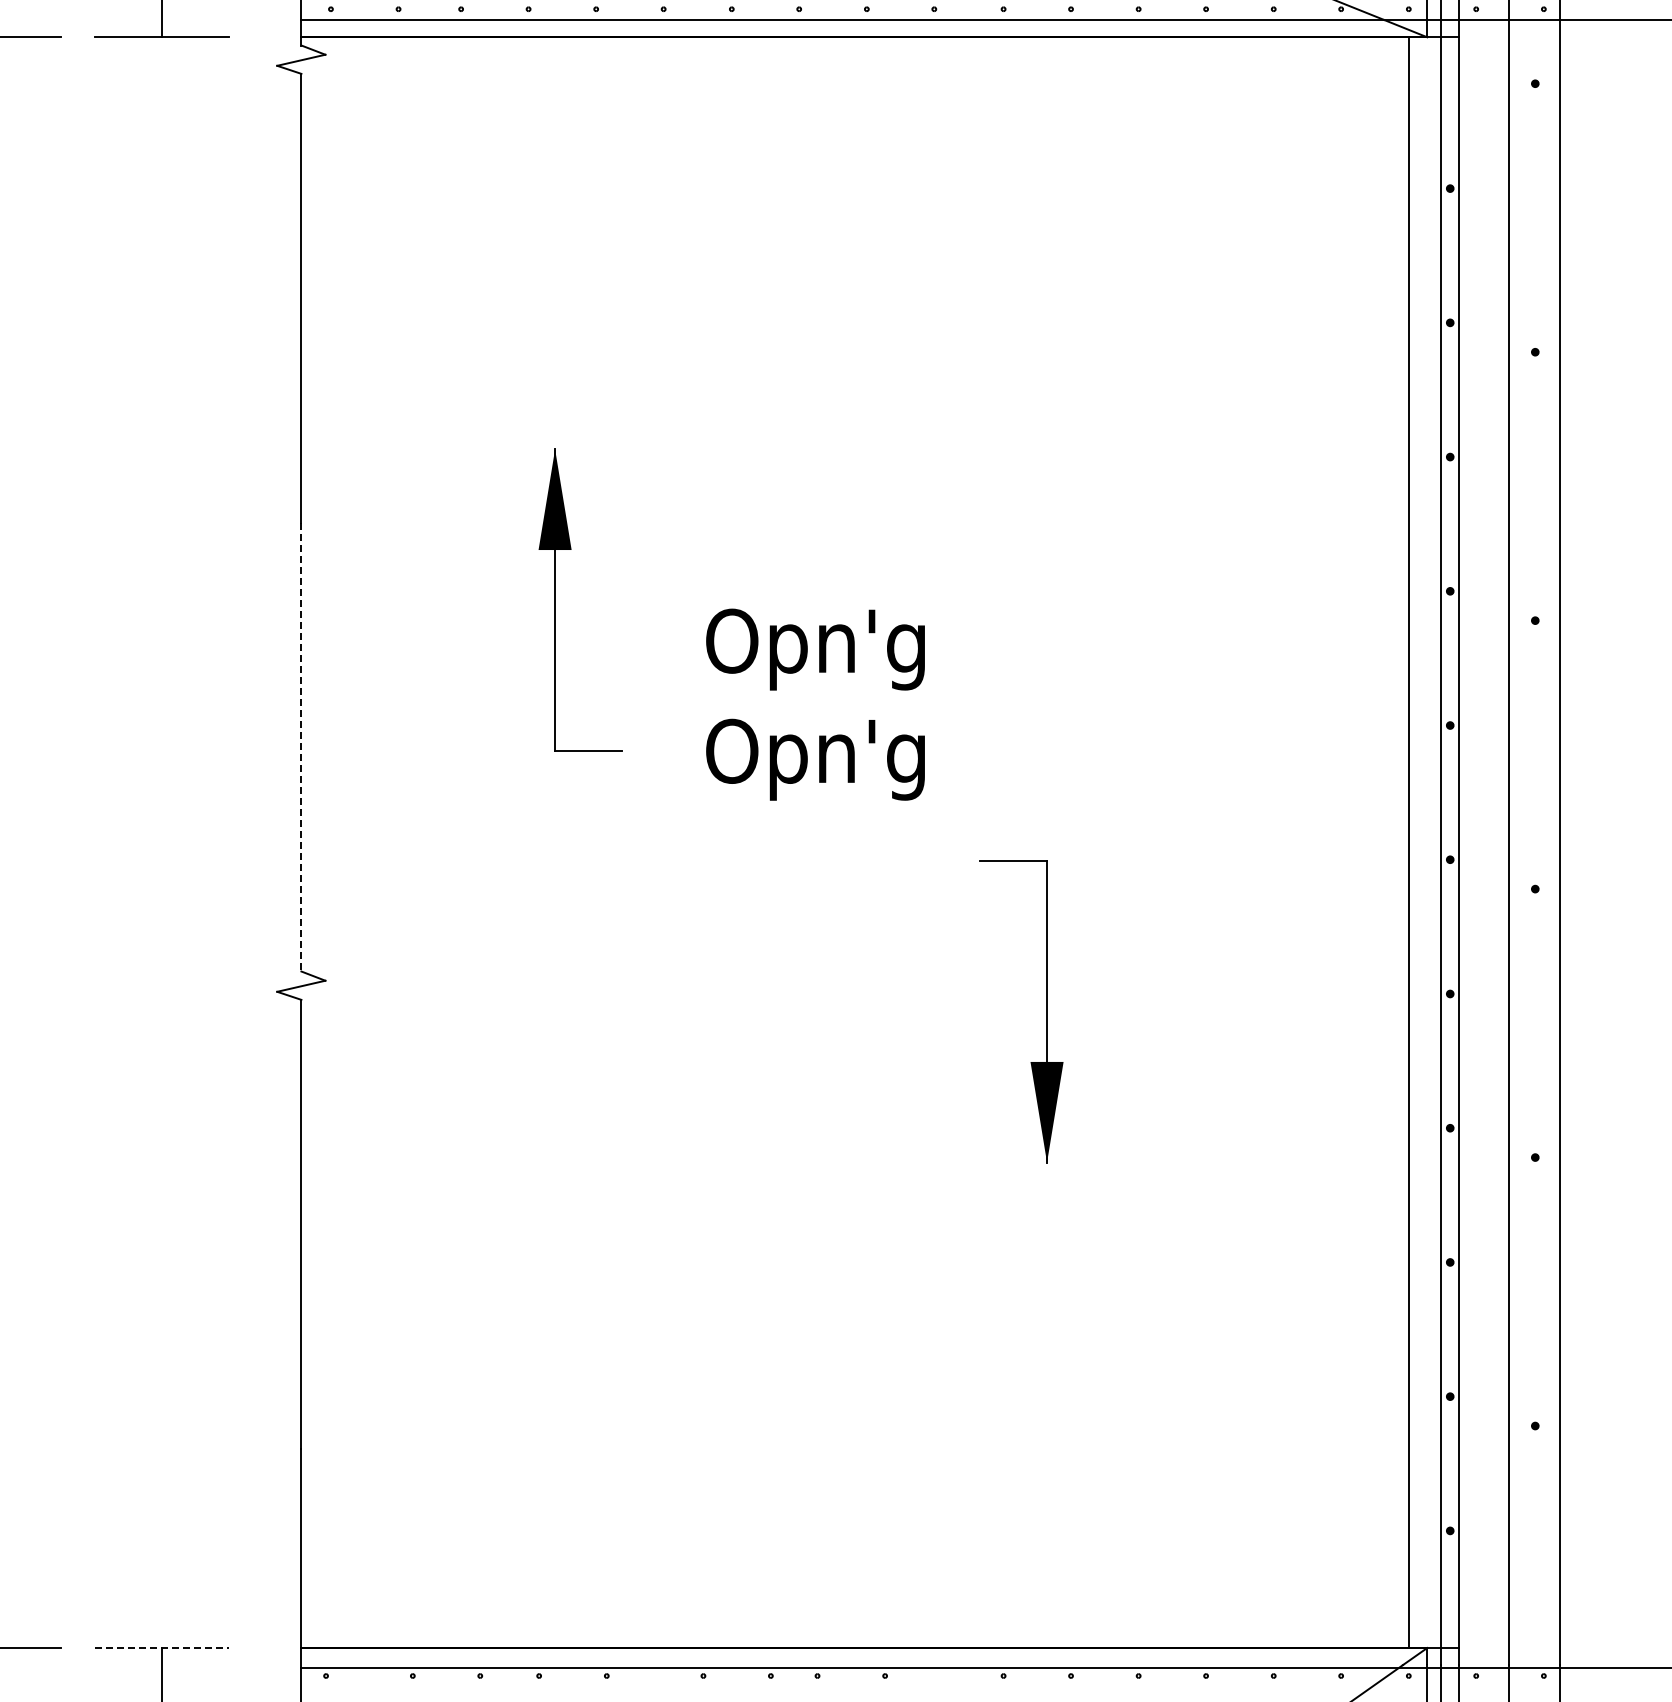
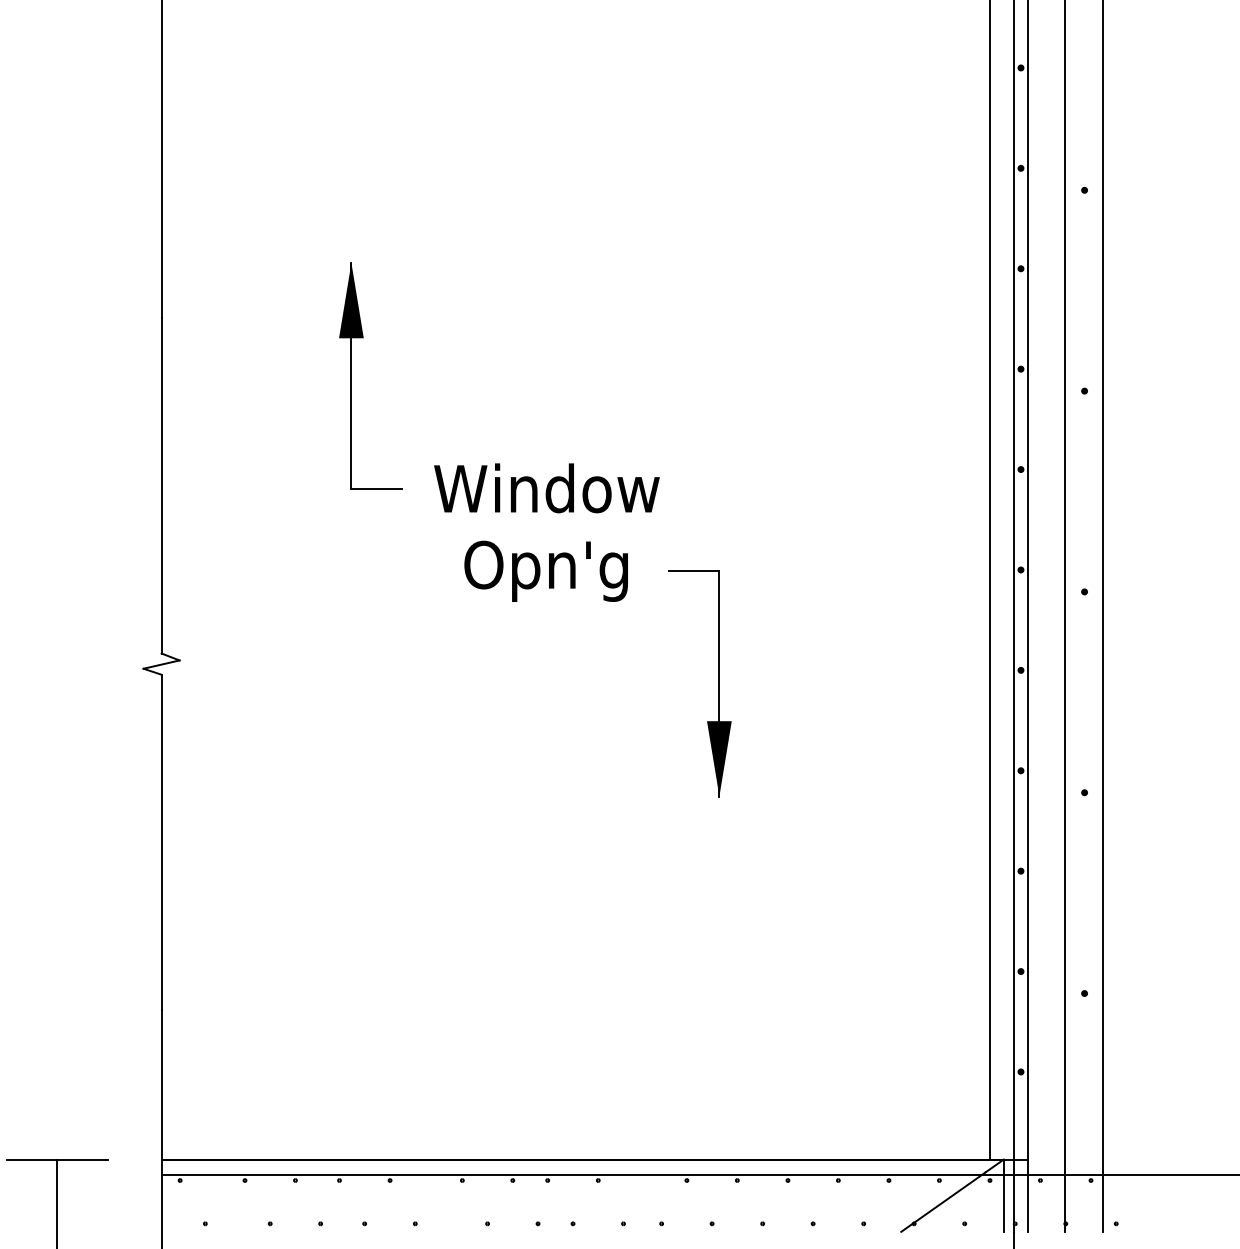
text: (815, 649) -> (546, 571), moved
line: (301, 747) -> (161, 486), dashed -> solid
text: (816, 758) -> (546, 494), Opn'g -> Window
line: (162, 1648) -> (57, 1159), dashed -> solid

